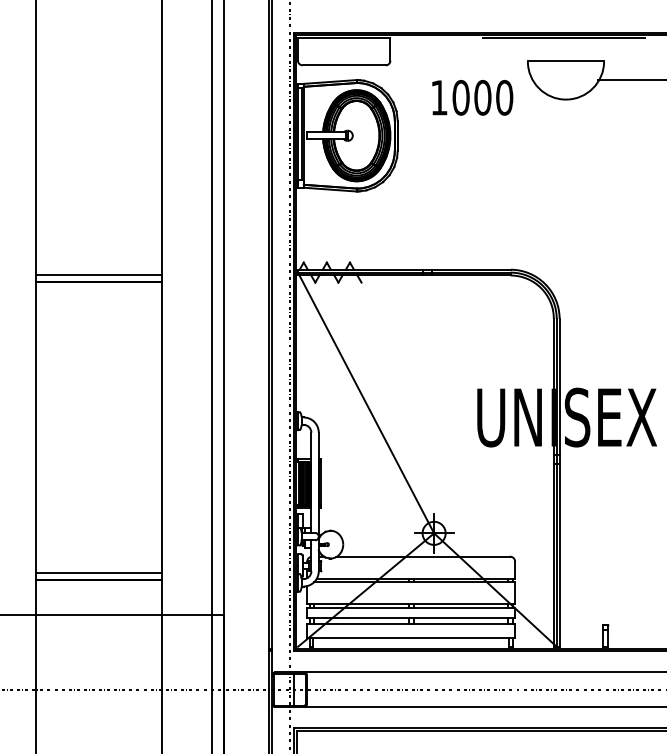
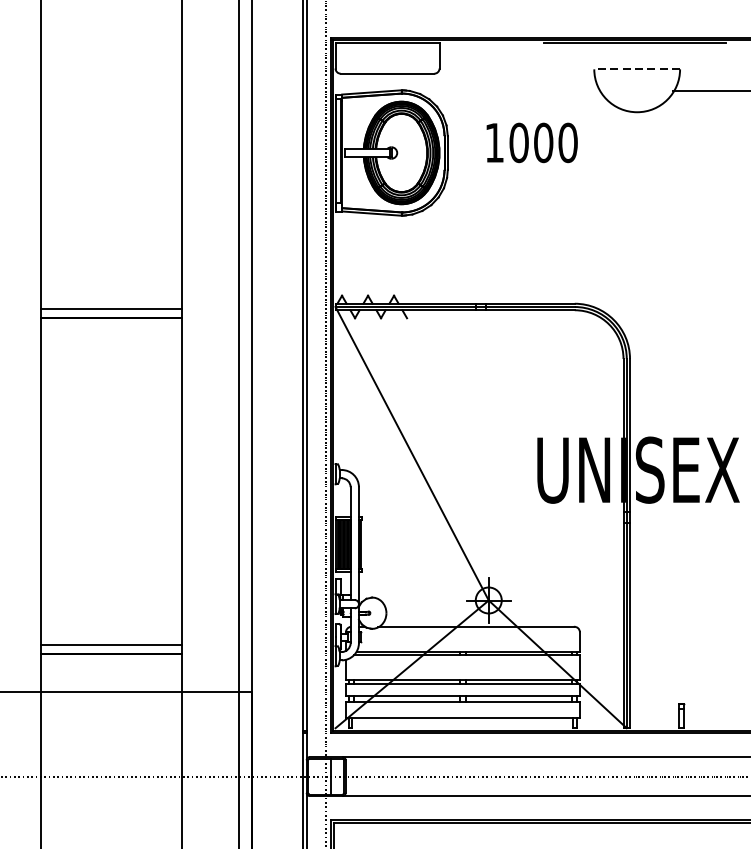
line: (565, 61) -> (636, 69), solid -> dashed
text: (472, 97) -> (531, 142), moved

